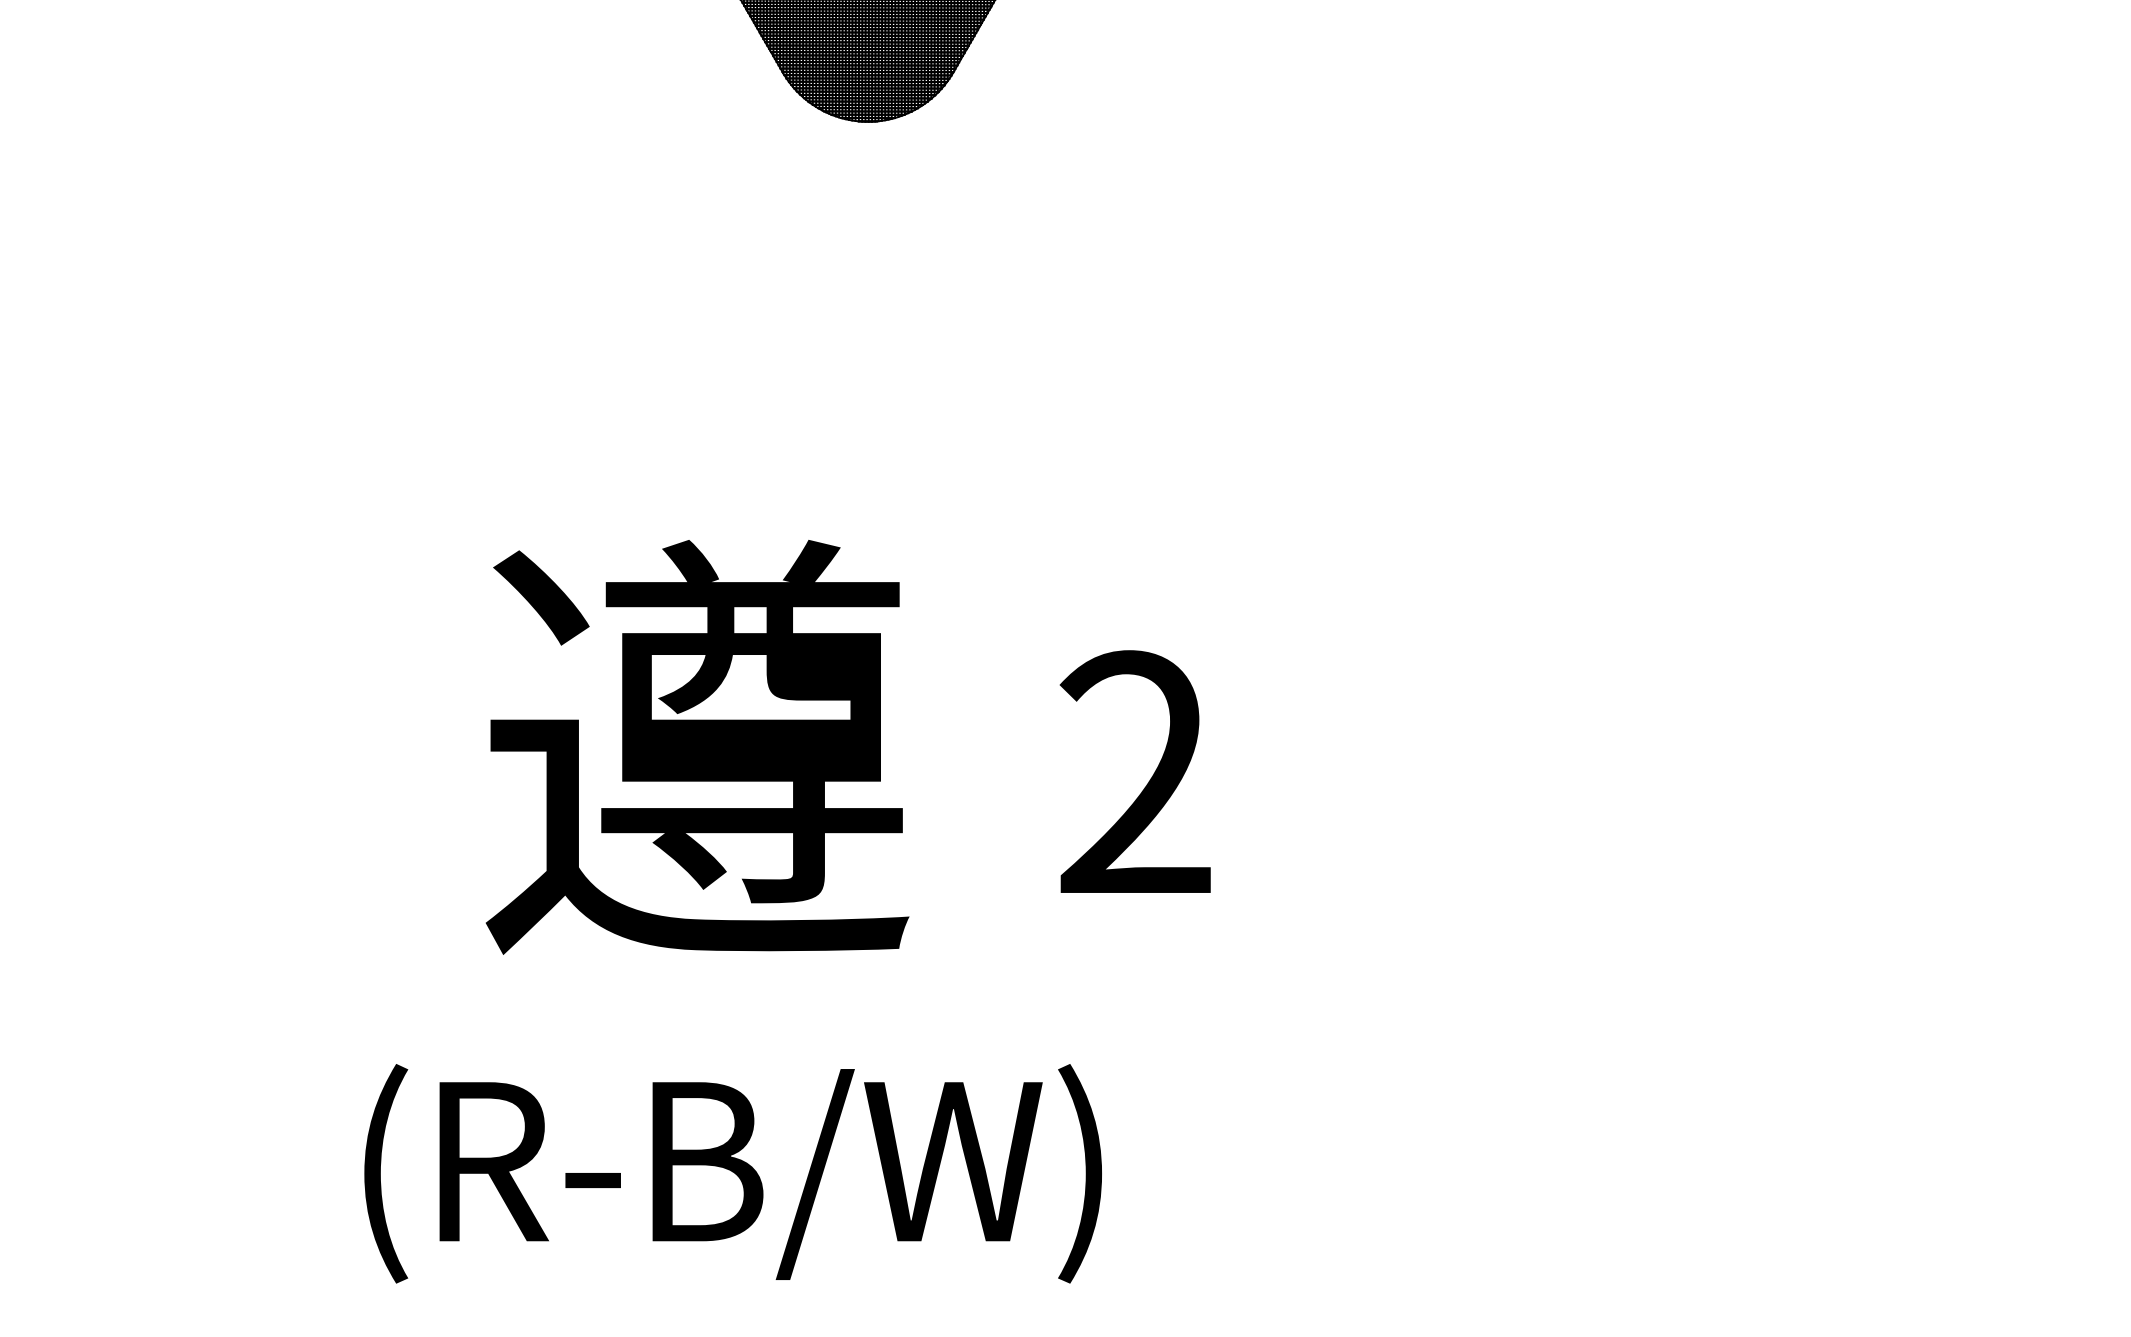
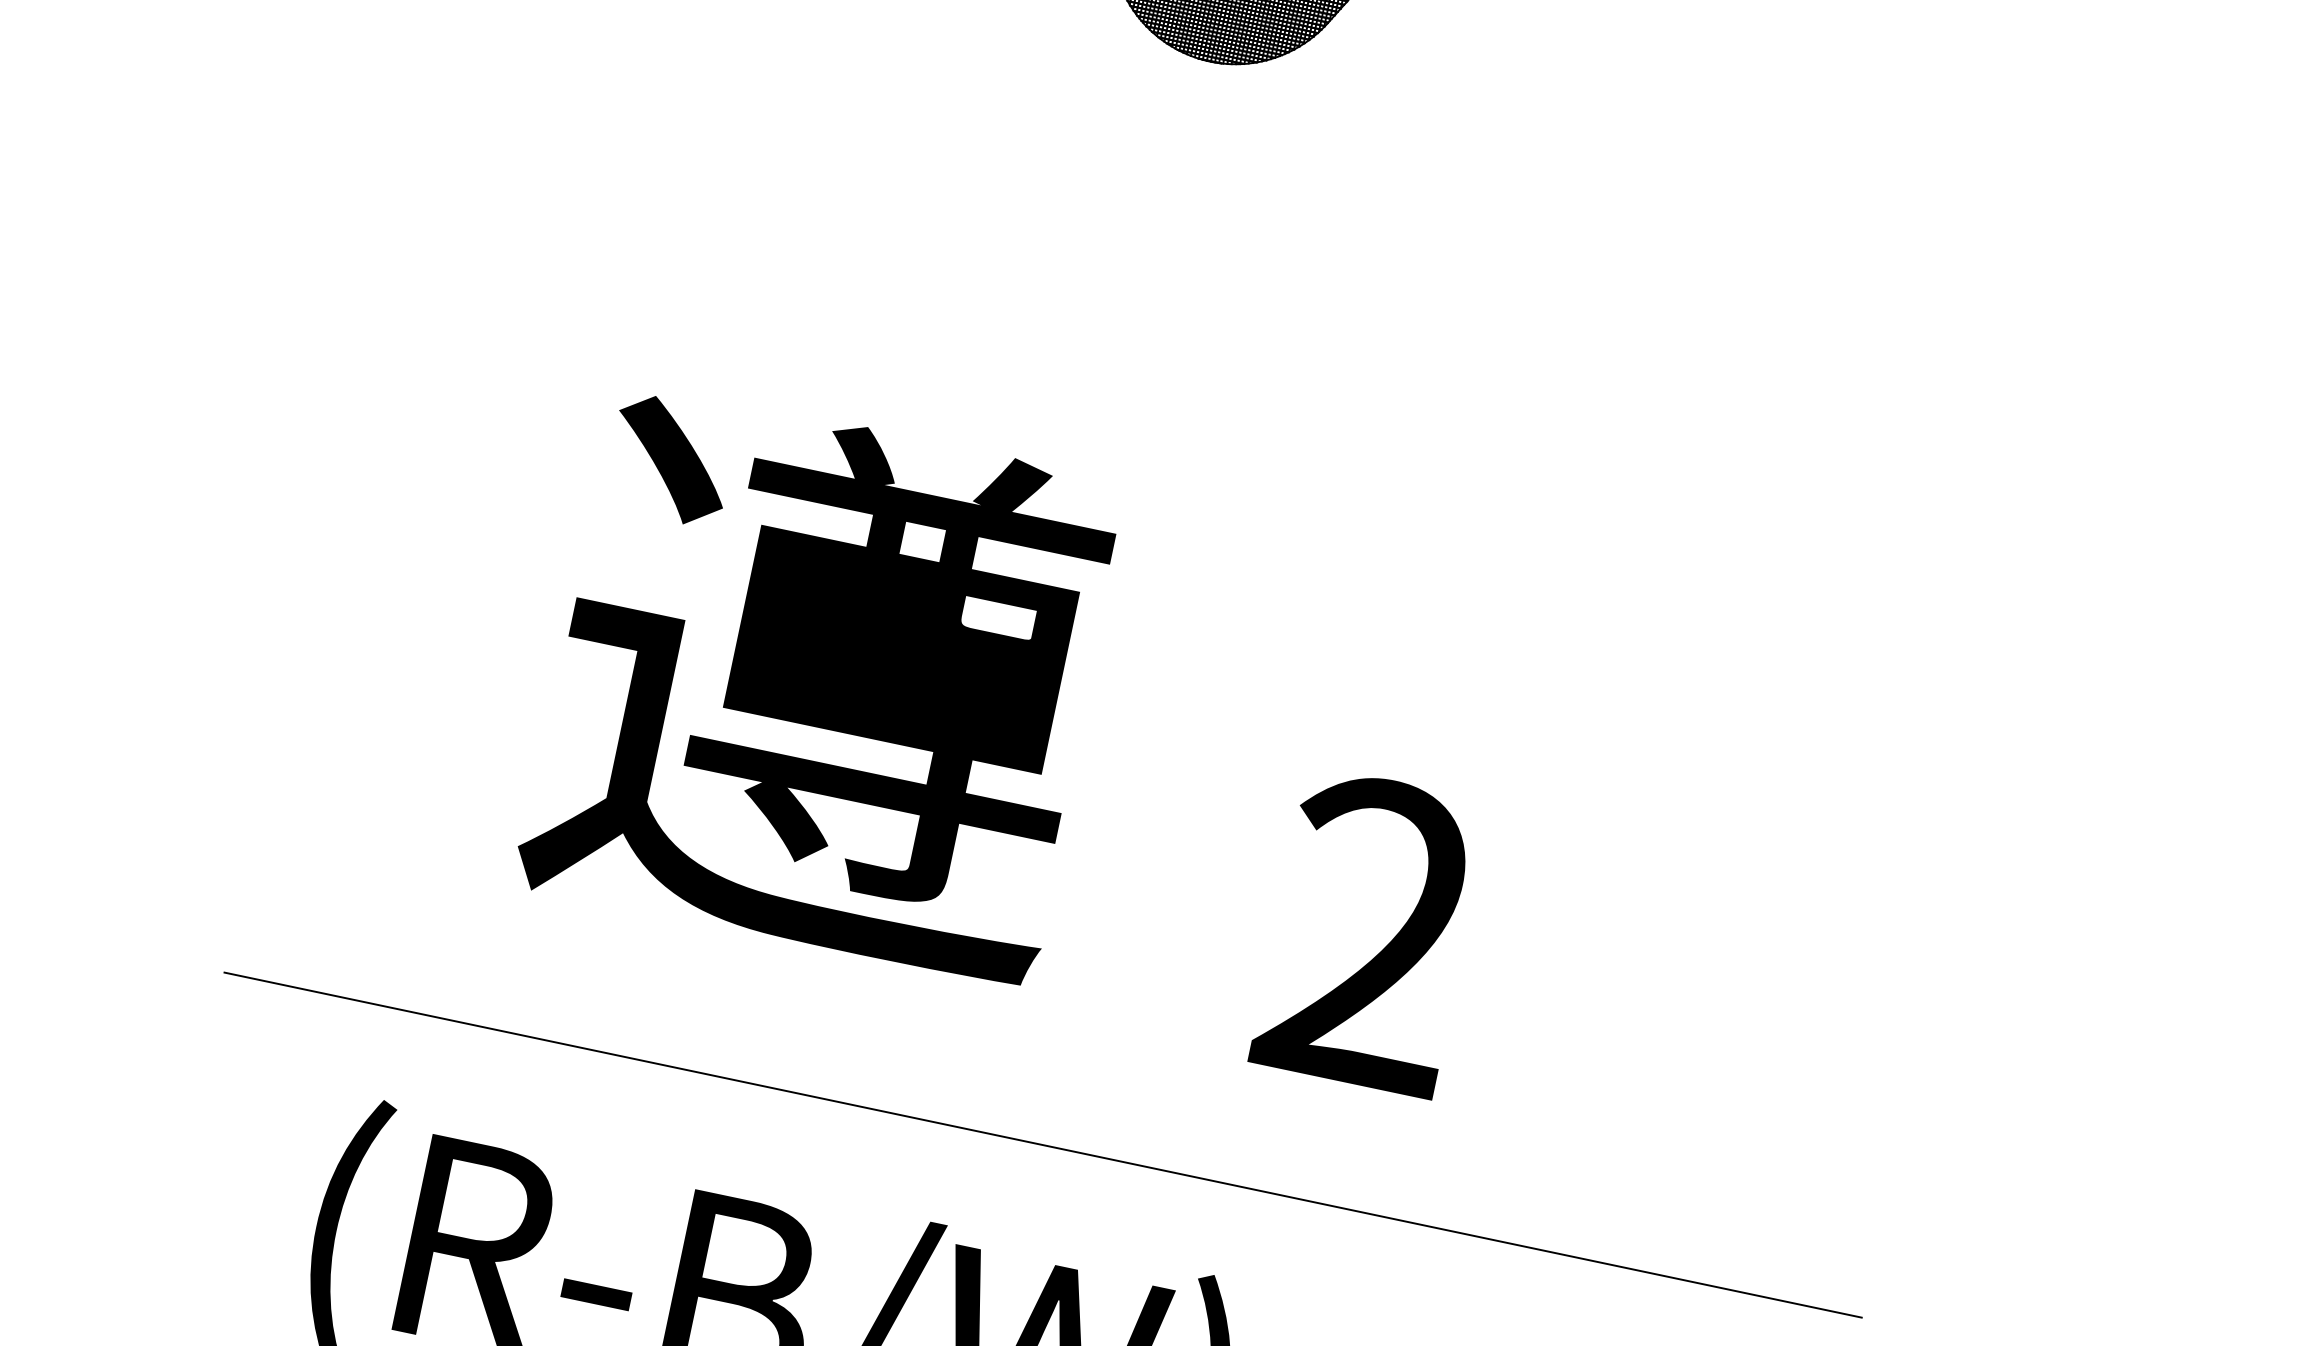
text: (697, 747) -> (824, 685), moved
line: (915, 991) -> (1042, 1145), added

